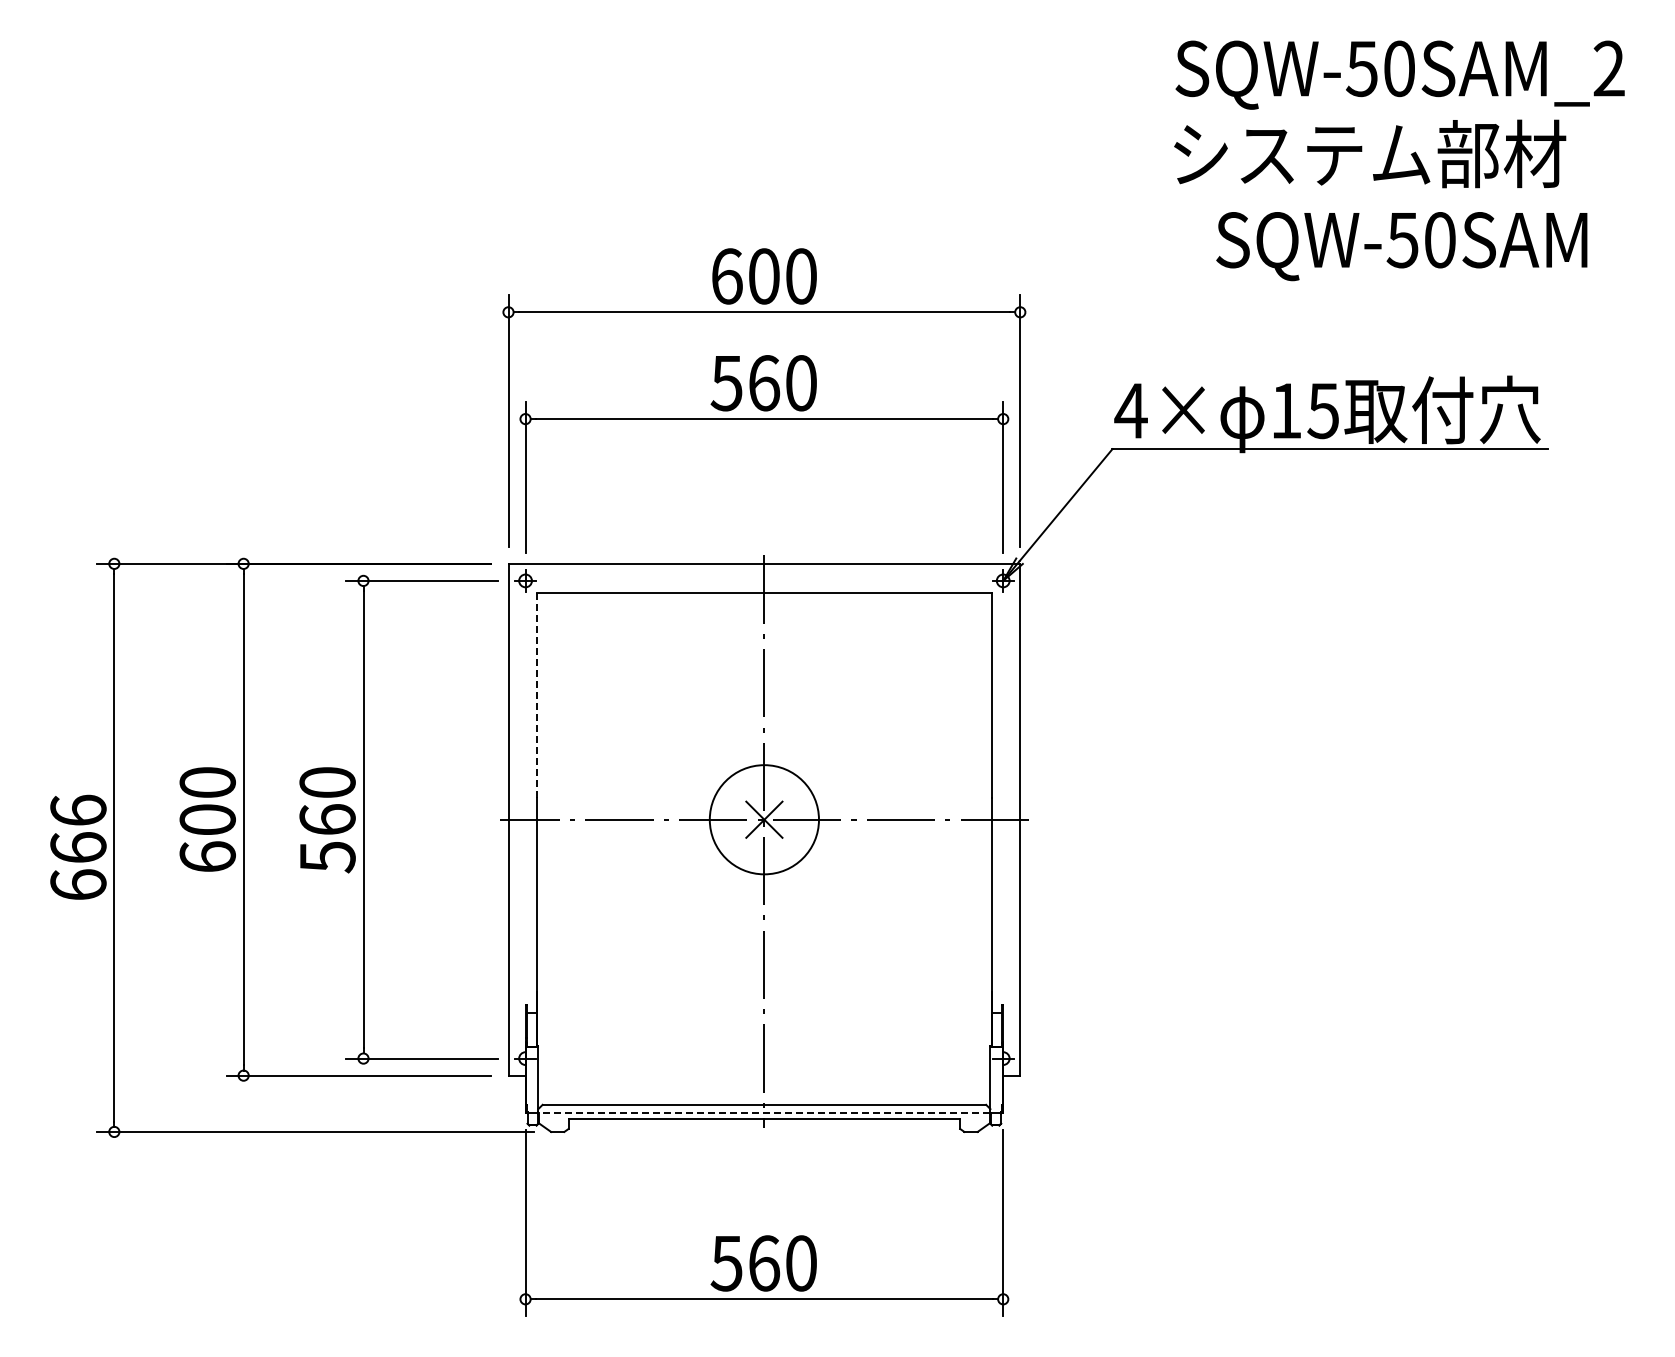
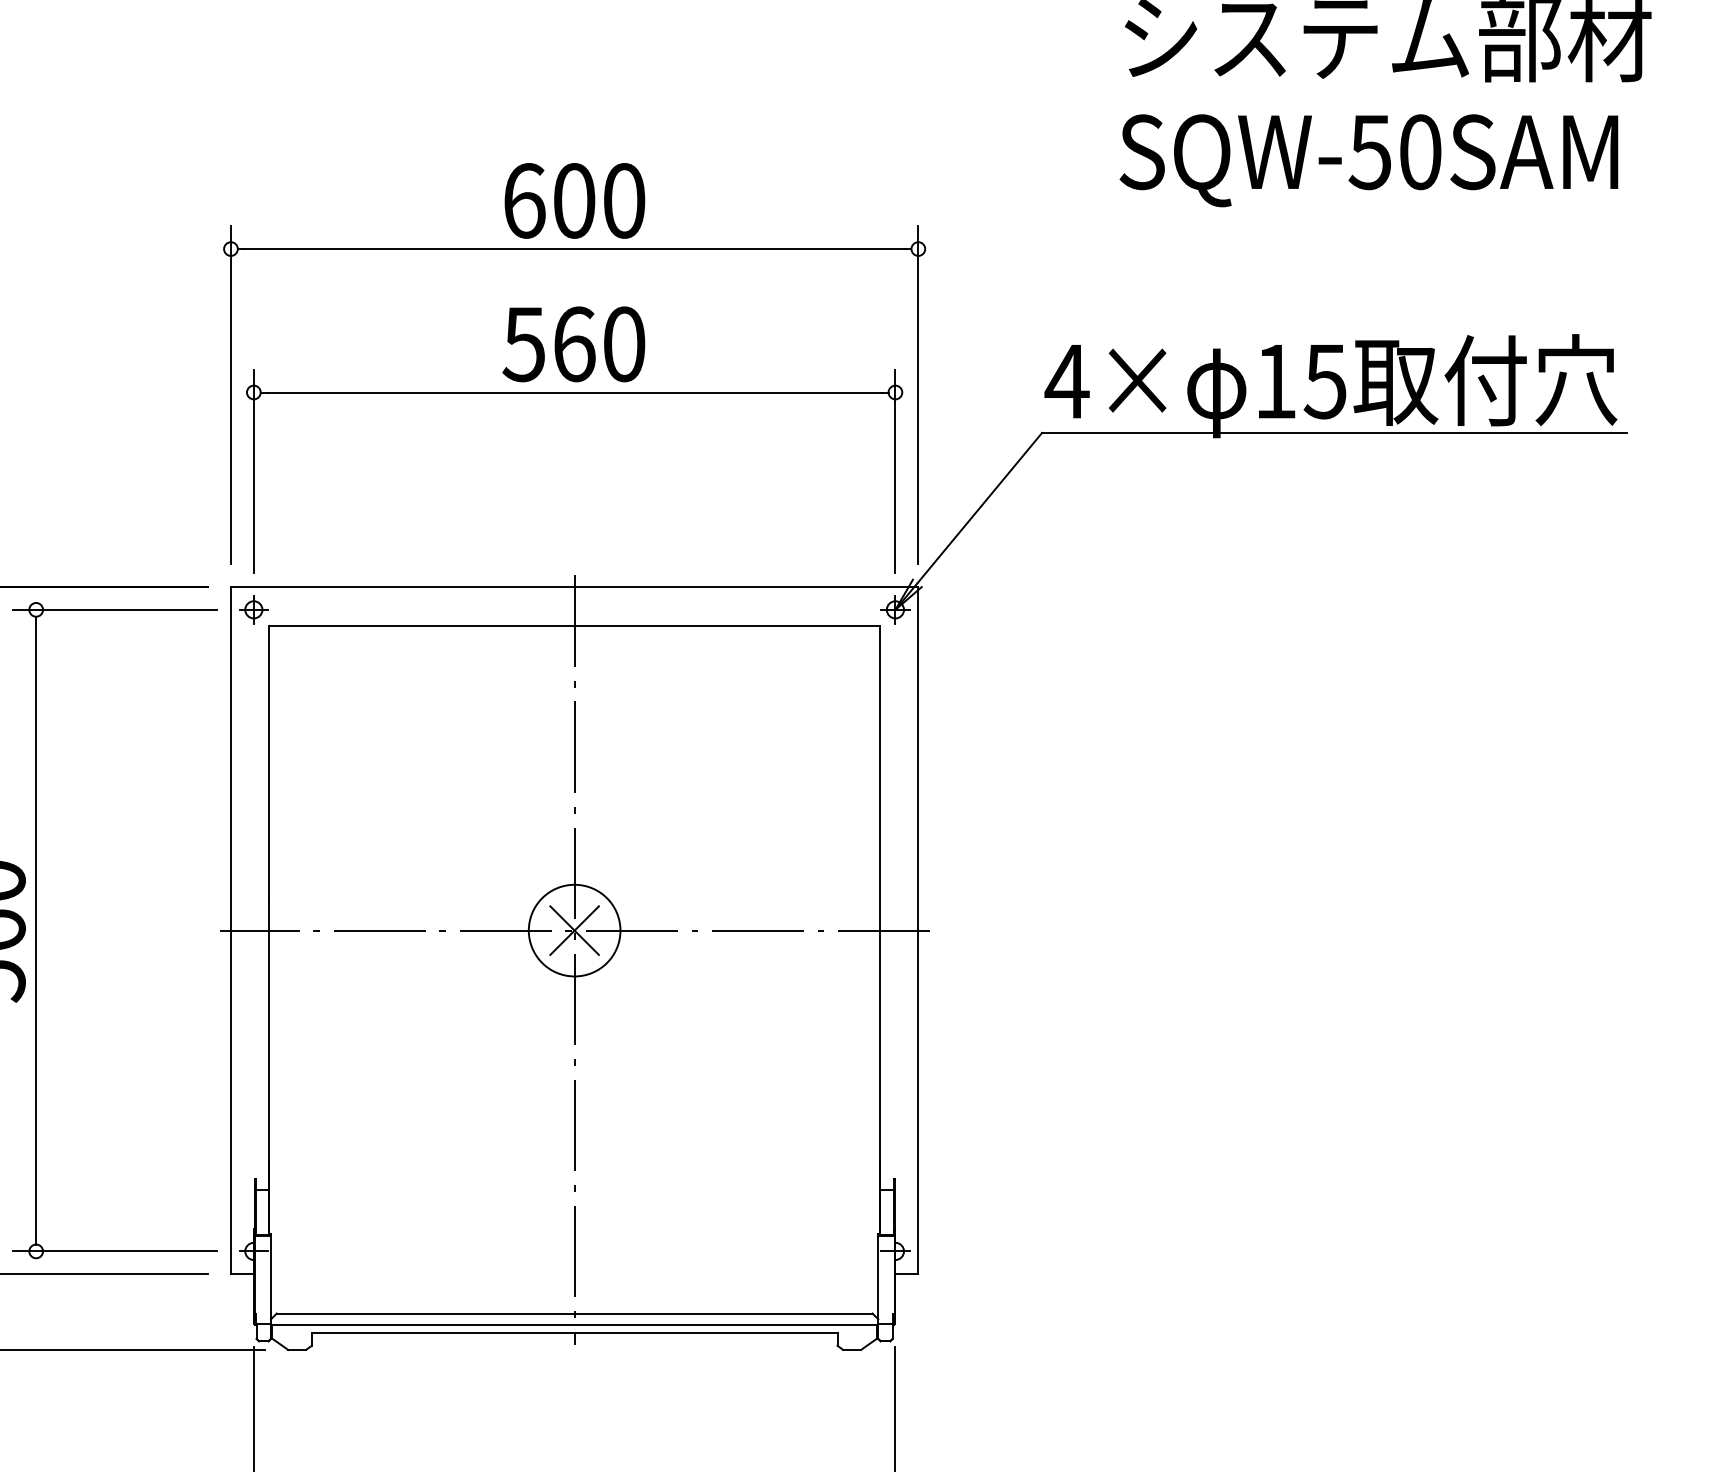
text: (1401, 246) -> (1368, 160), moved
line: (537, 696) -> (269, 765), dashed -> solid
circle: (764, 819) -> (574, 930), size x0.62
line: (763, 1113) -> (573, 1325), dashed -> solid

